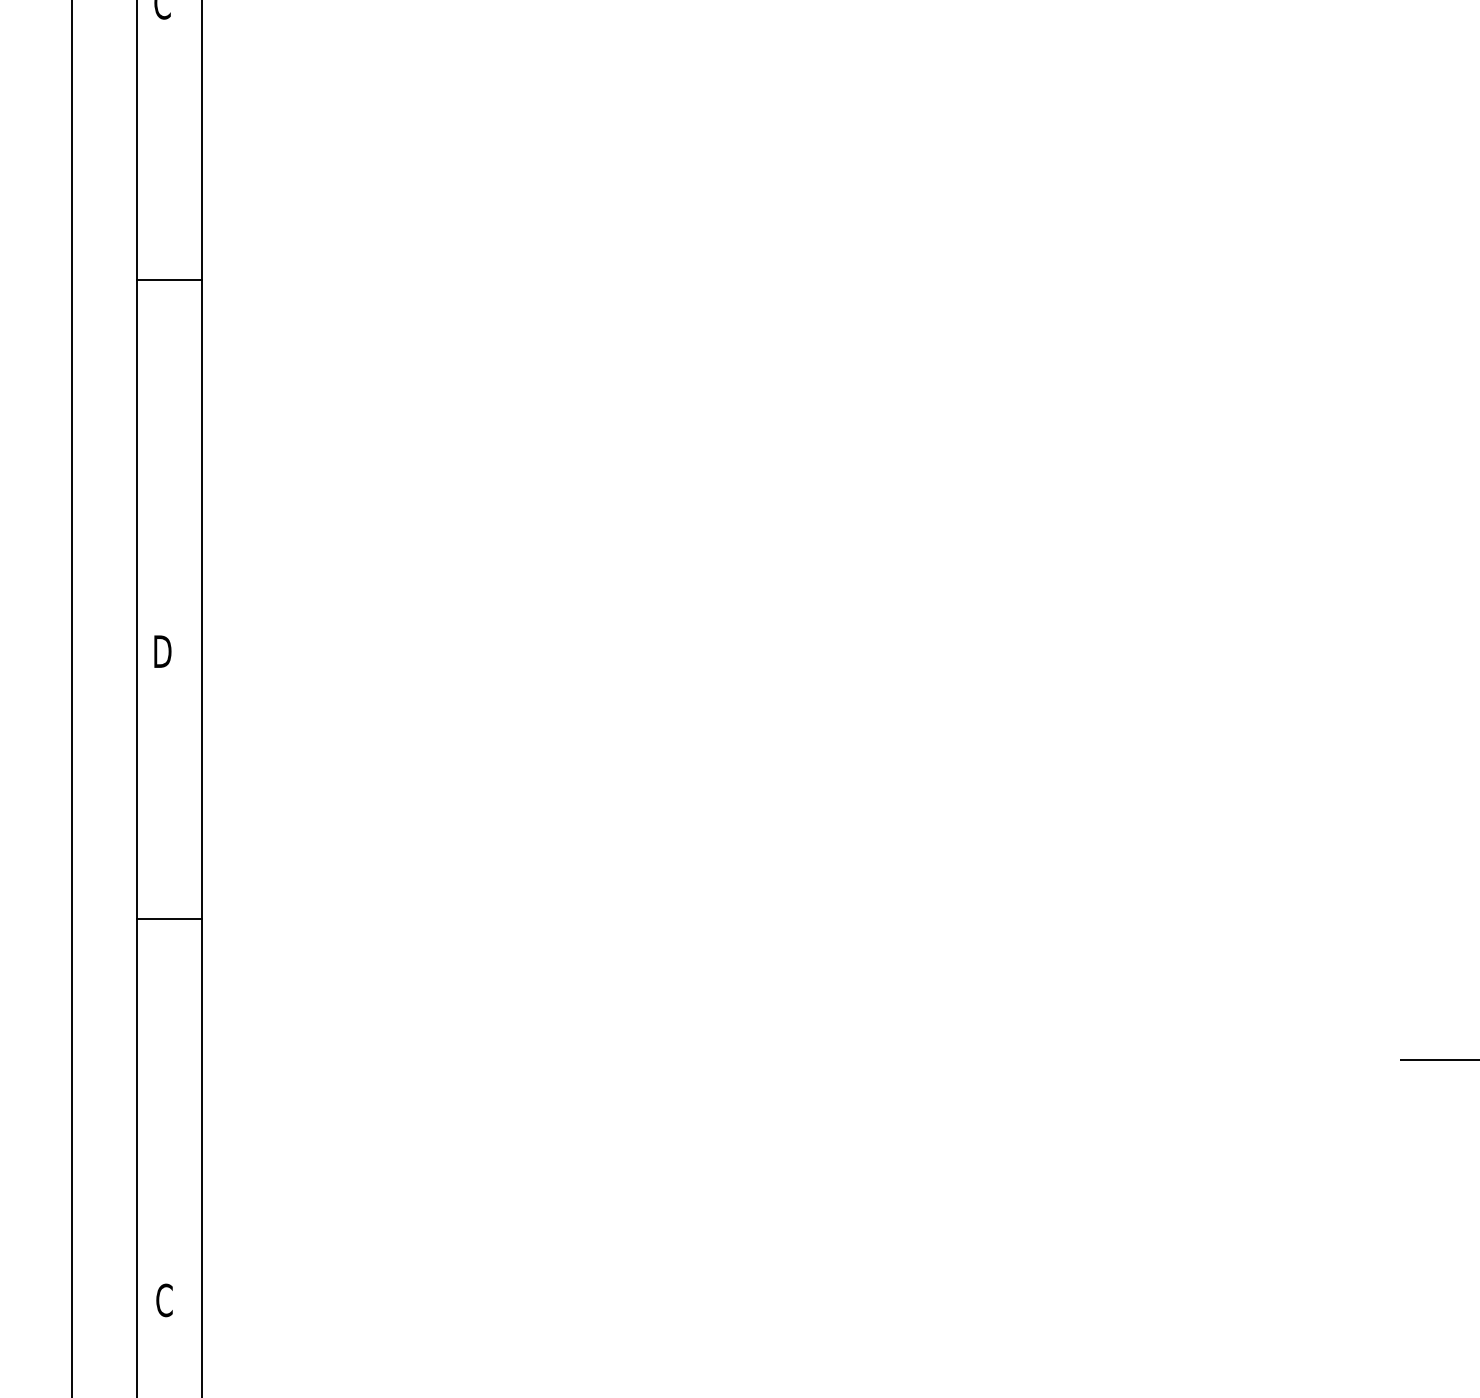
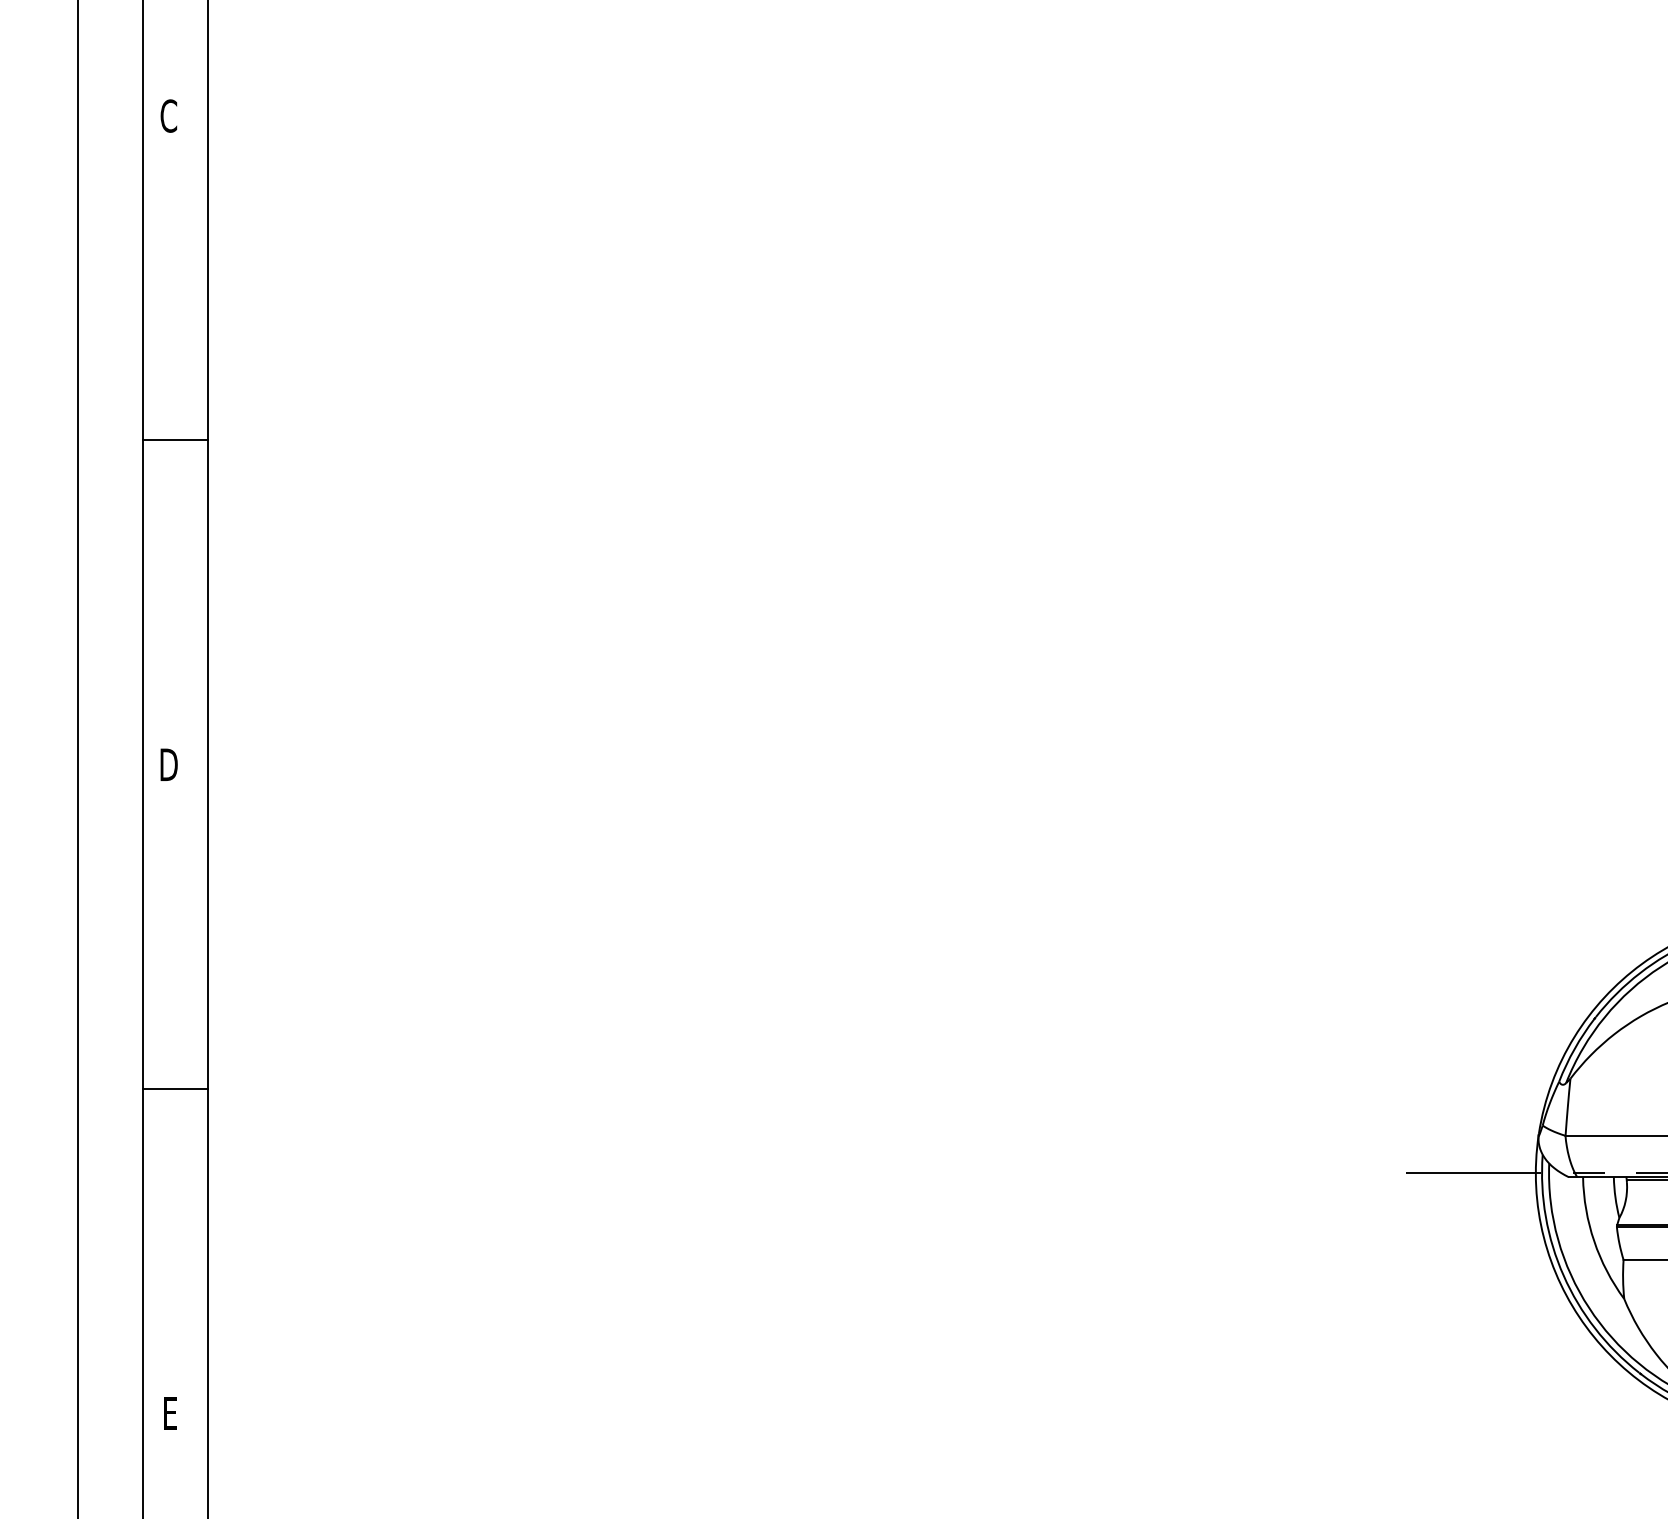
line: (169, 280) -> (175, 440), moved
line: (169, 919) -> (175, 1089), moved
text: (164, 1300) -> (170, 1413), C -> E

